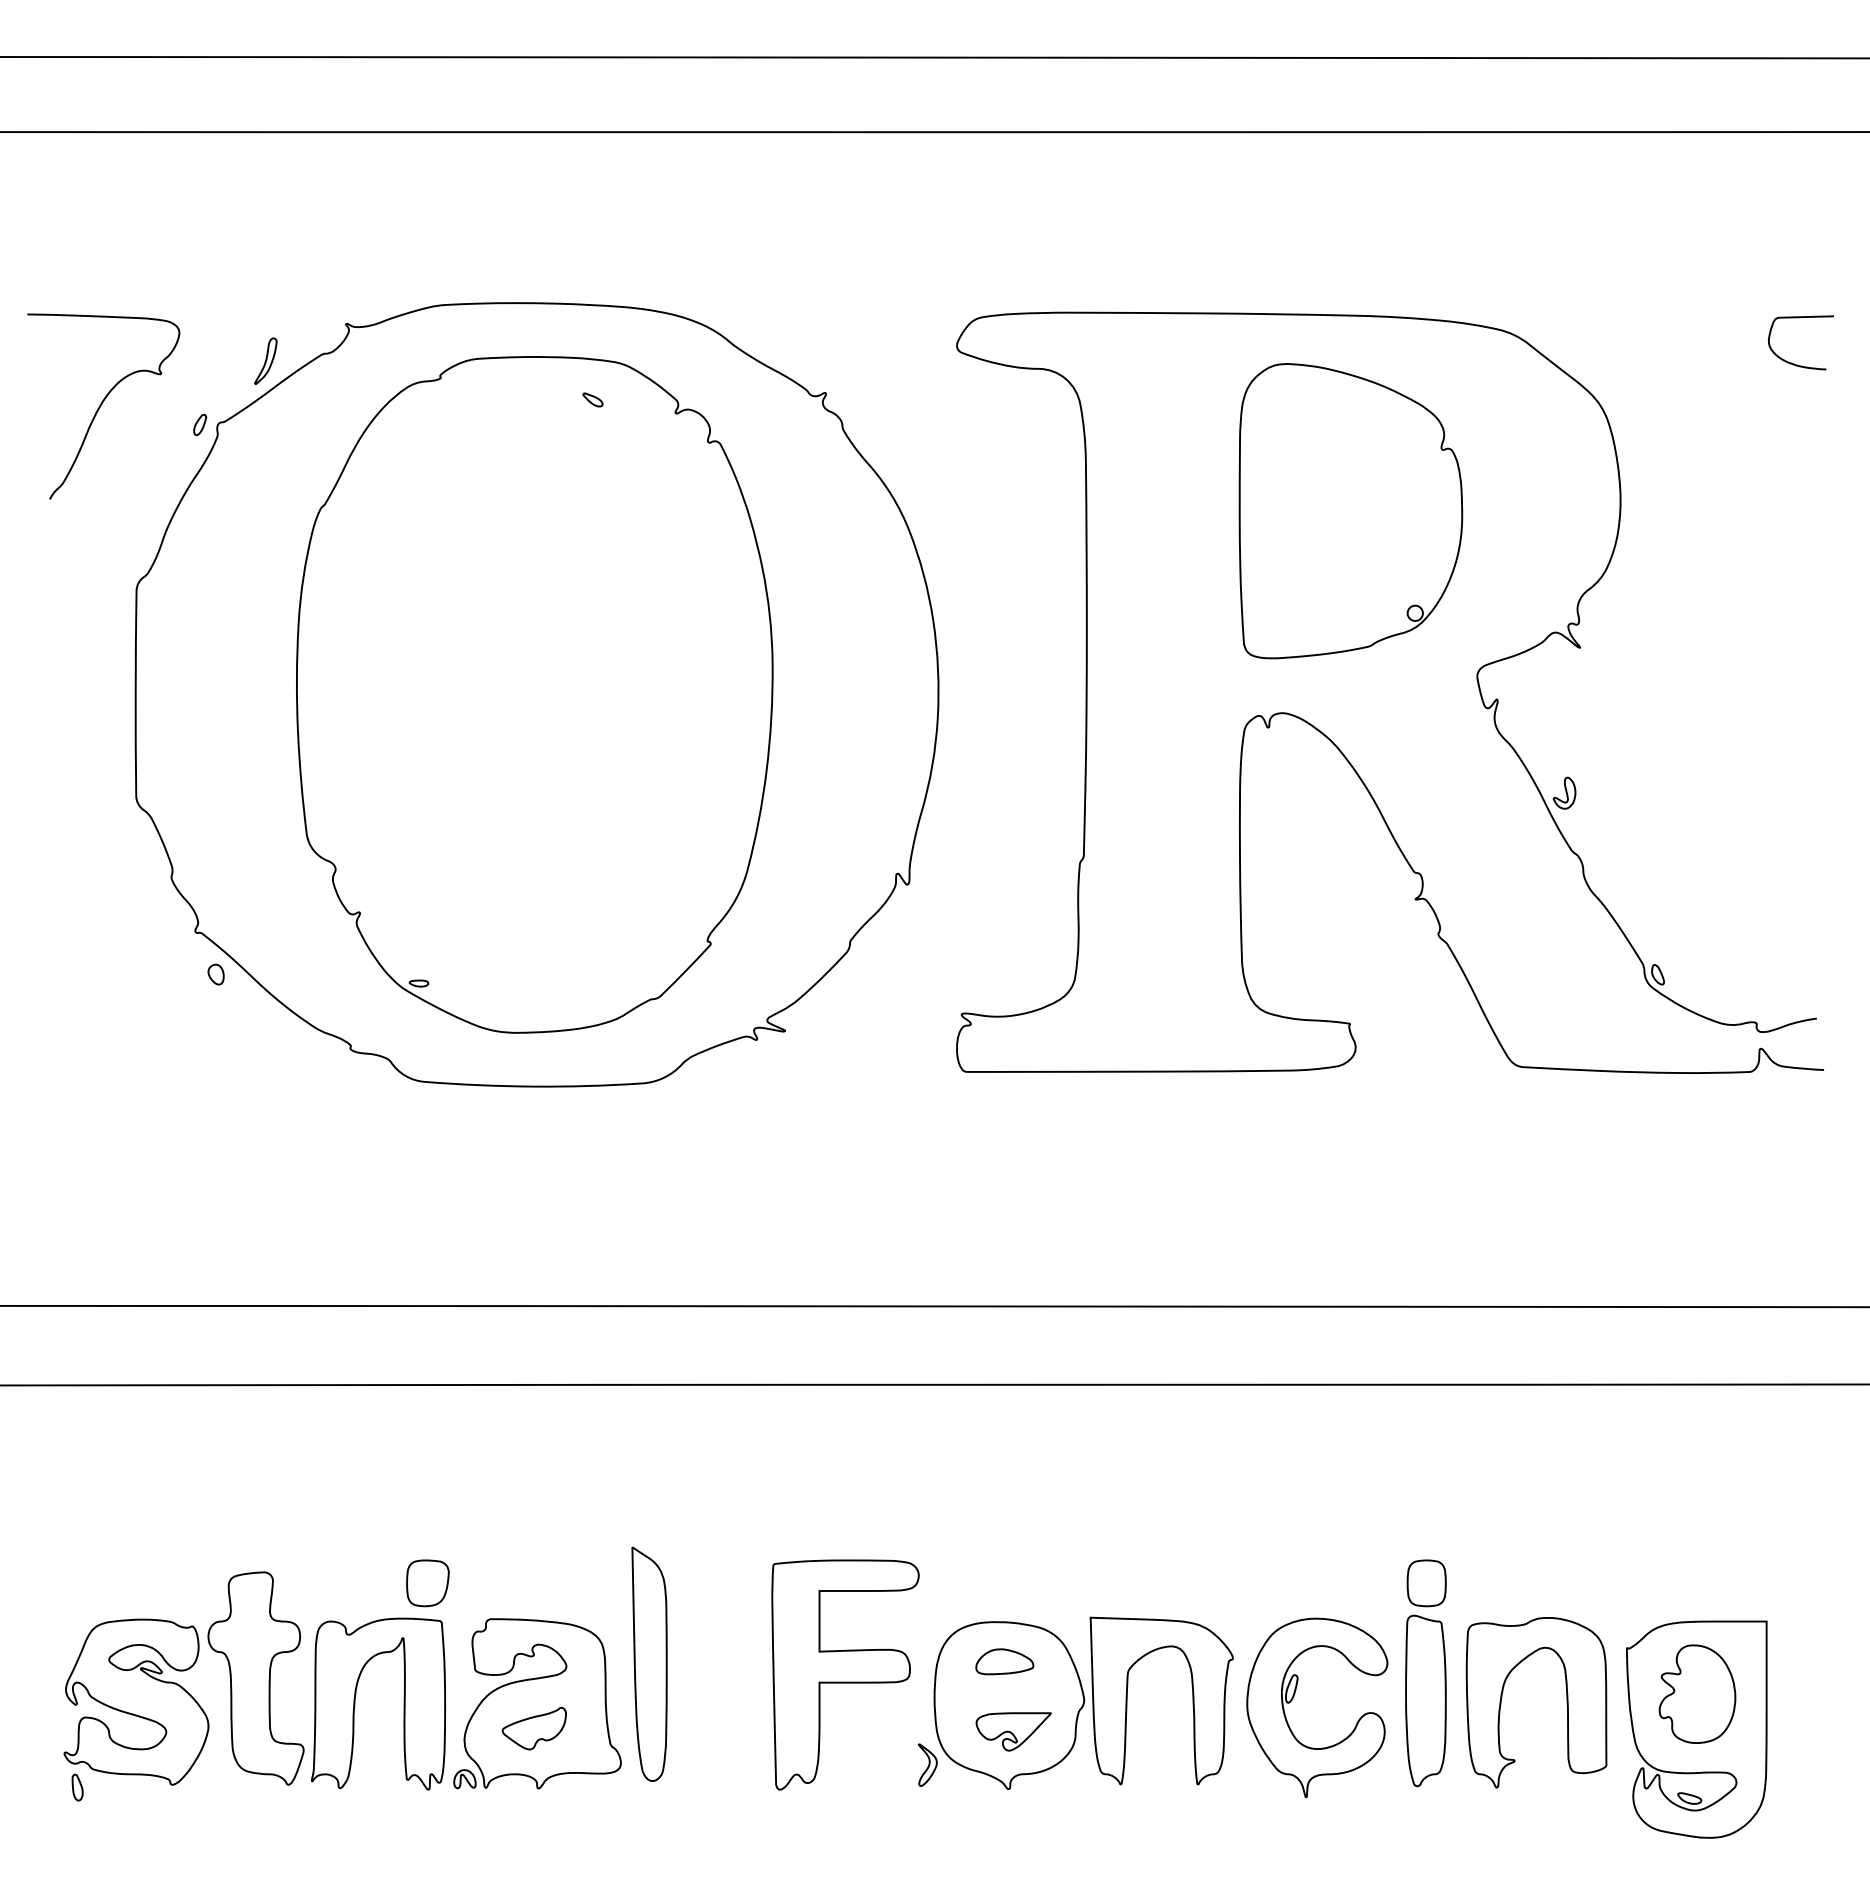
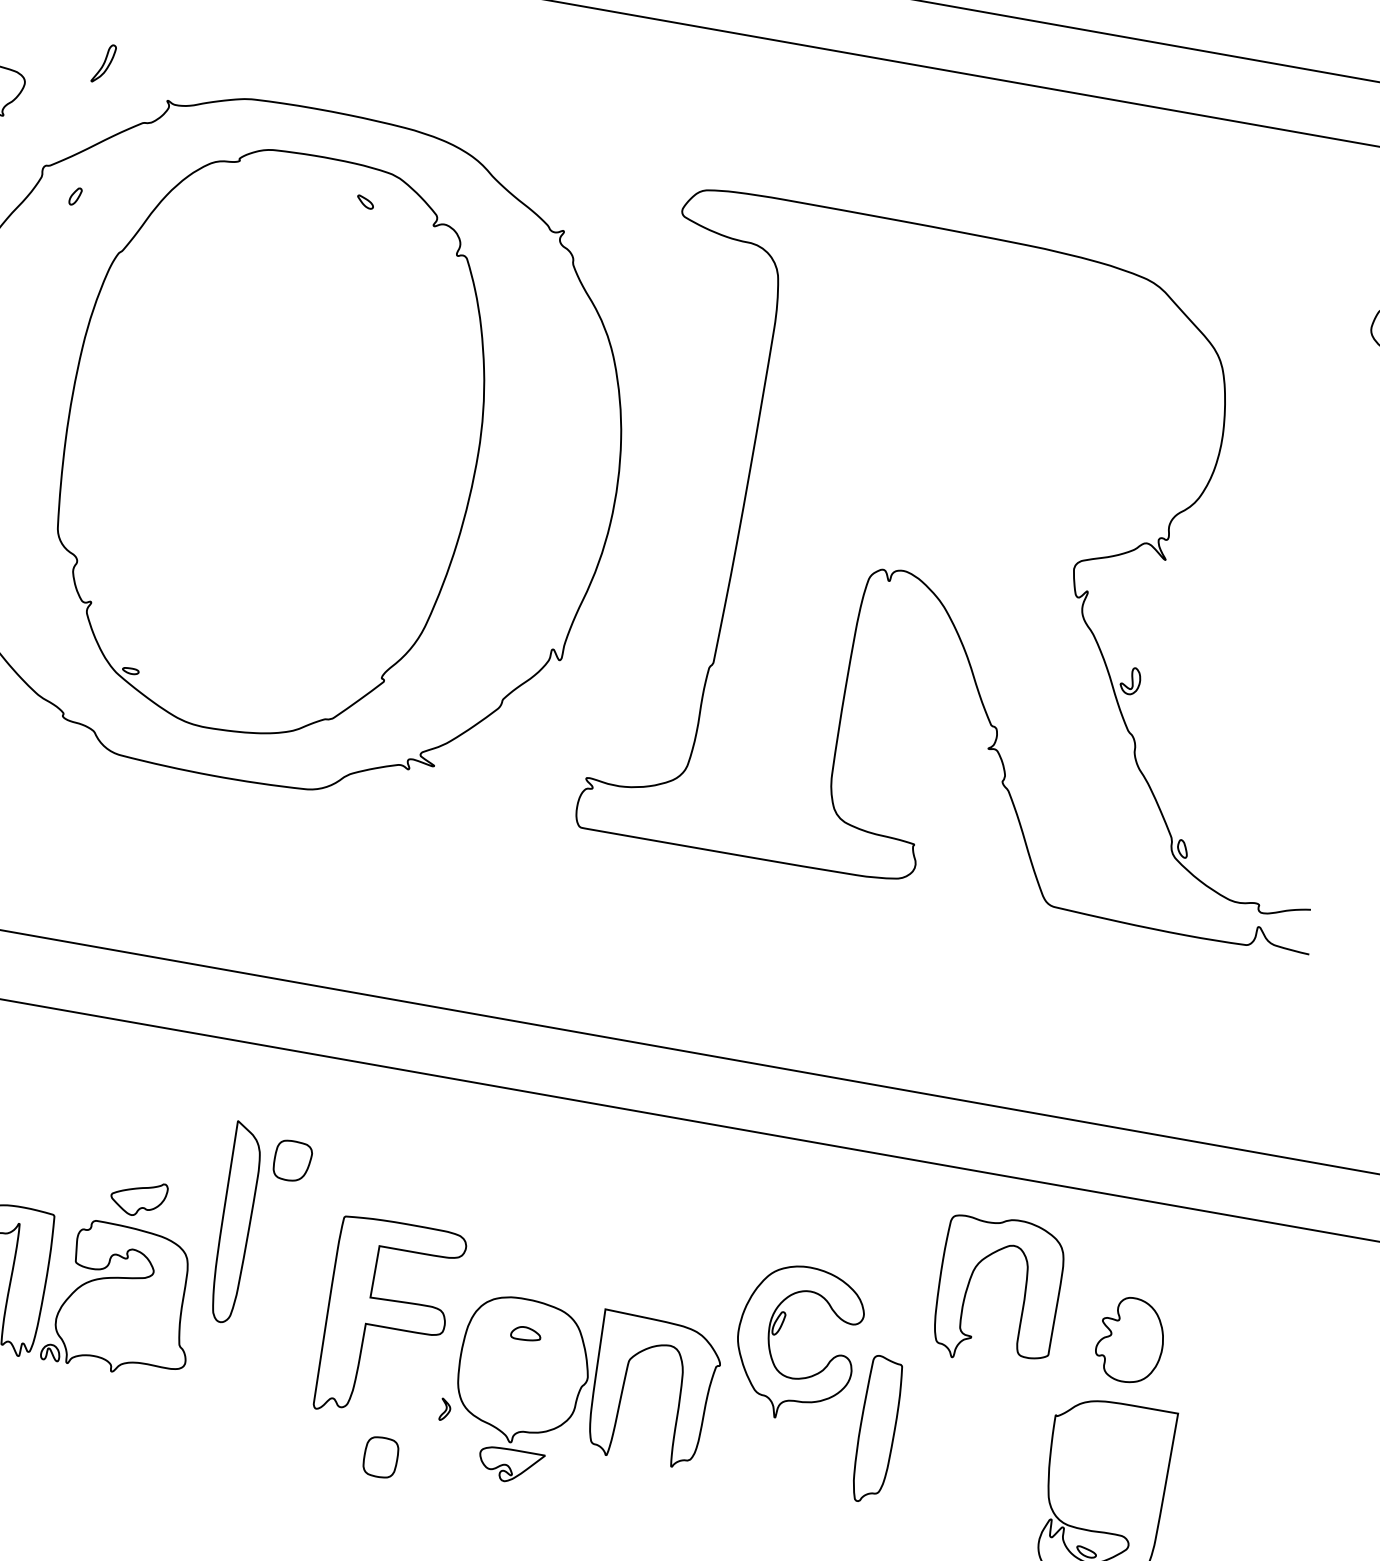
part: (265, 360) -> (103, 62), moved
part: (200, 425) -> (75, 197), moved
part: (1350, 511) -> (991, 410), removed
part: (427, 1583) -> (292, 1161), moved
part: (1426, 1583) -> (380, 1457), moved
part: (1004, 1661) -> (525, 1333), size x0.6
part: (649, 1663) -> (235, 1221), moved
part: (1697, 1693) -> (1130, 1339), moved
part: (1294, 1696) -> (780, 1330), moved
part: (1566, 1702) -> (1023, 1295), moved
part: (533, 1728) -> (137, 1197), moved
part: (1013, 1731) -> (510, 1465), moved
part: (927, 1764) -> (445, 1409), size x0.6

